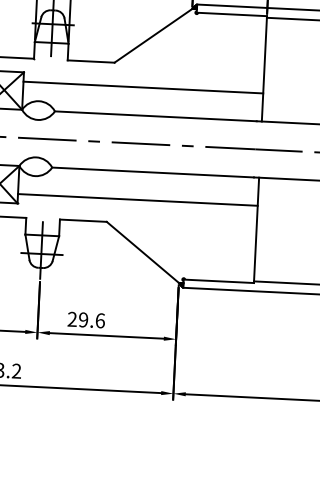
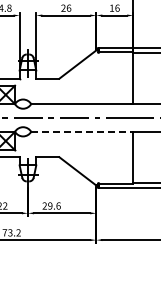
line: (144, 88) -> (74, 90), removed
line: (152, 171) -> (80, 131), solid -> dashed
line: (138, 199) -> (74, 145), removed

